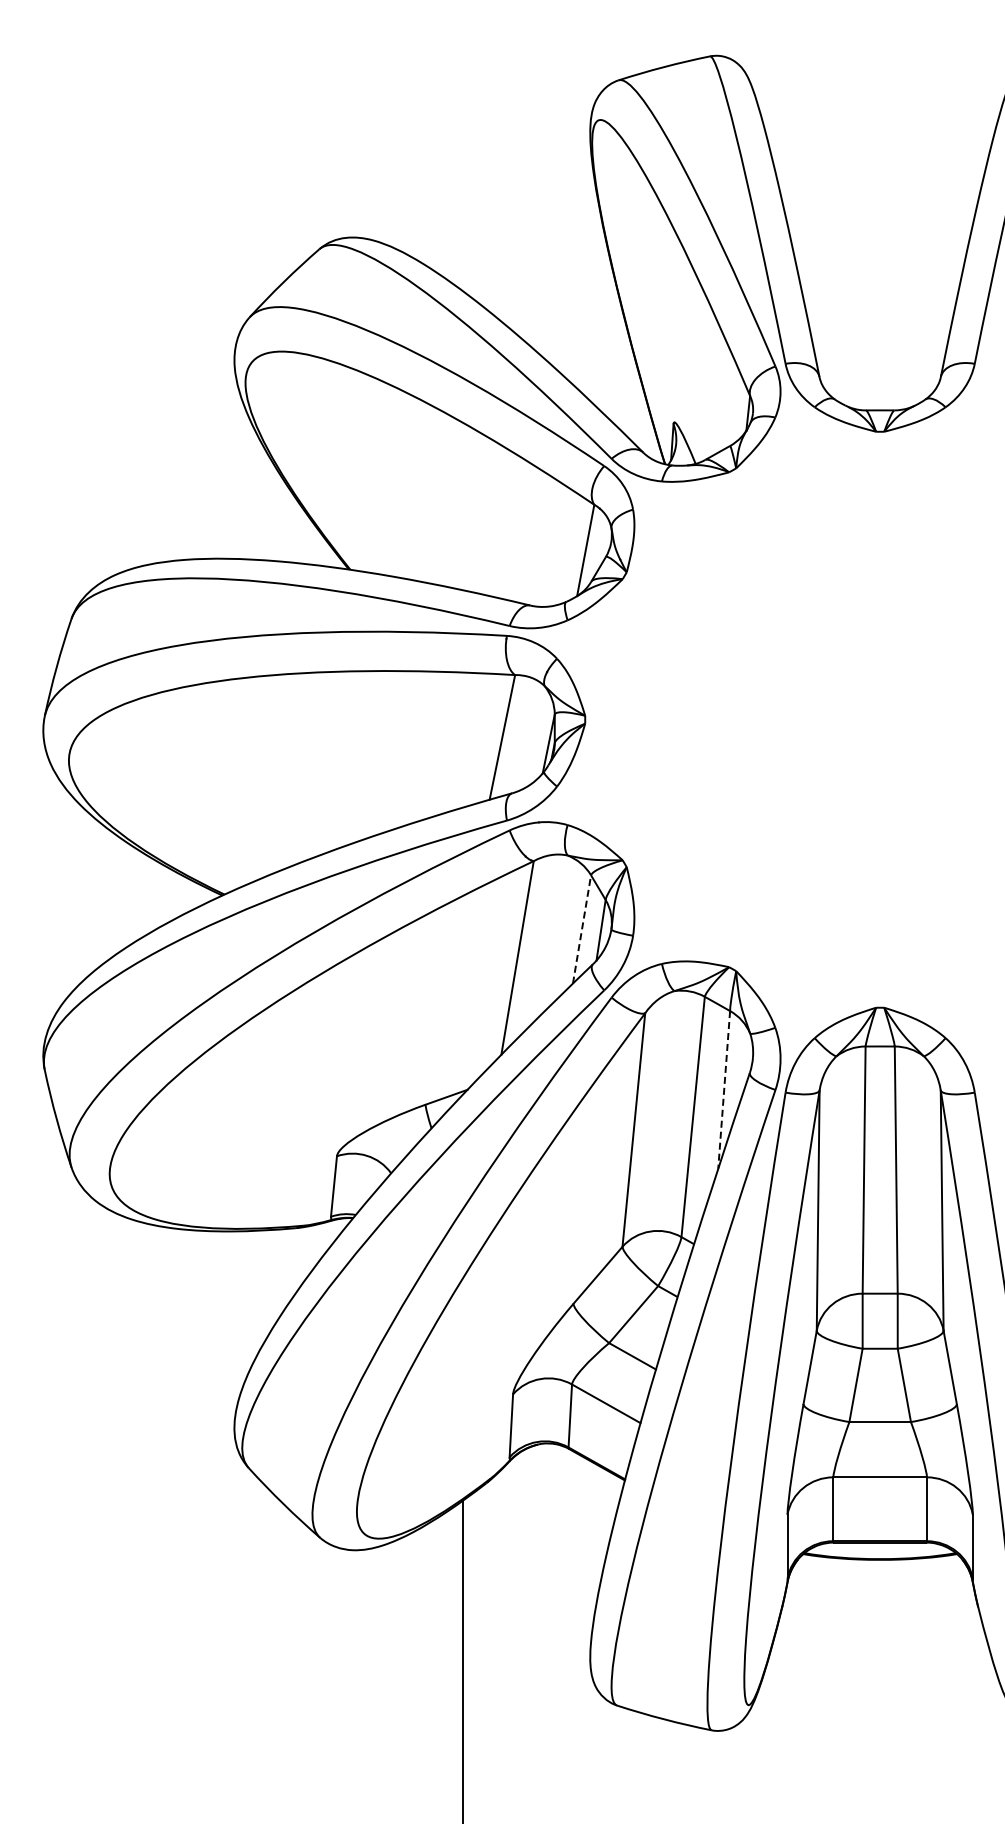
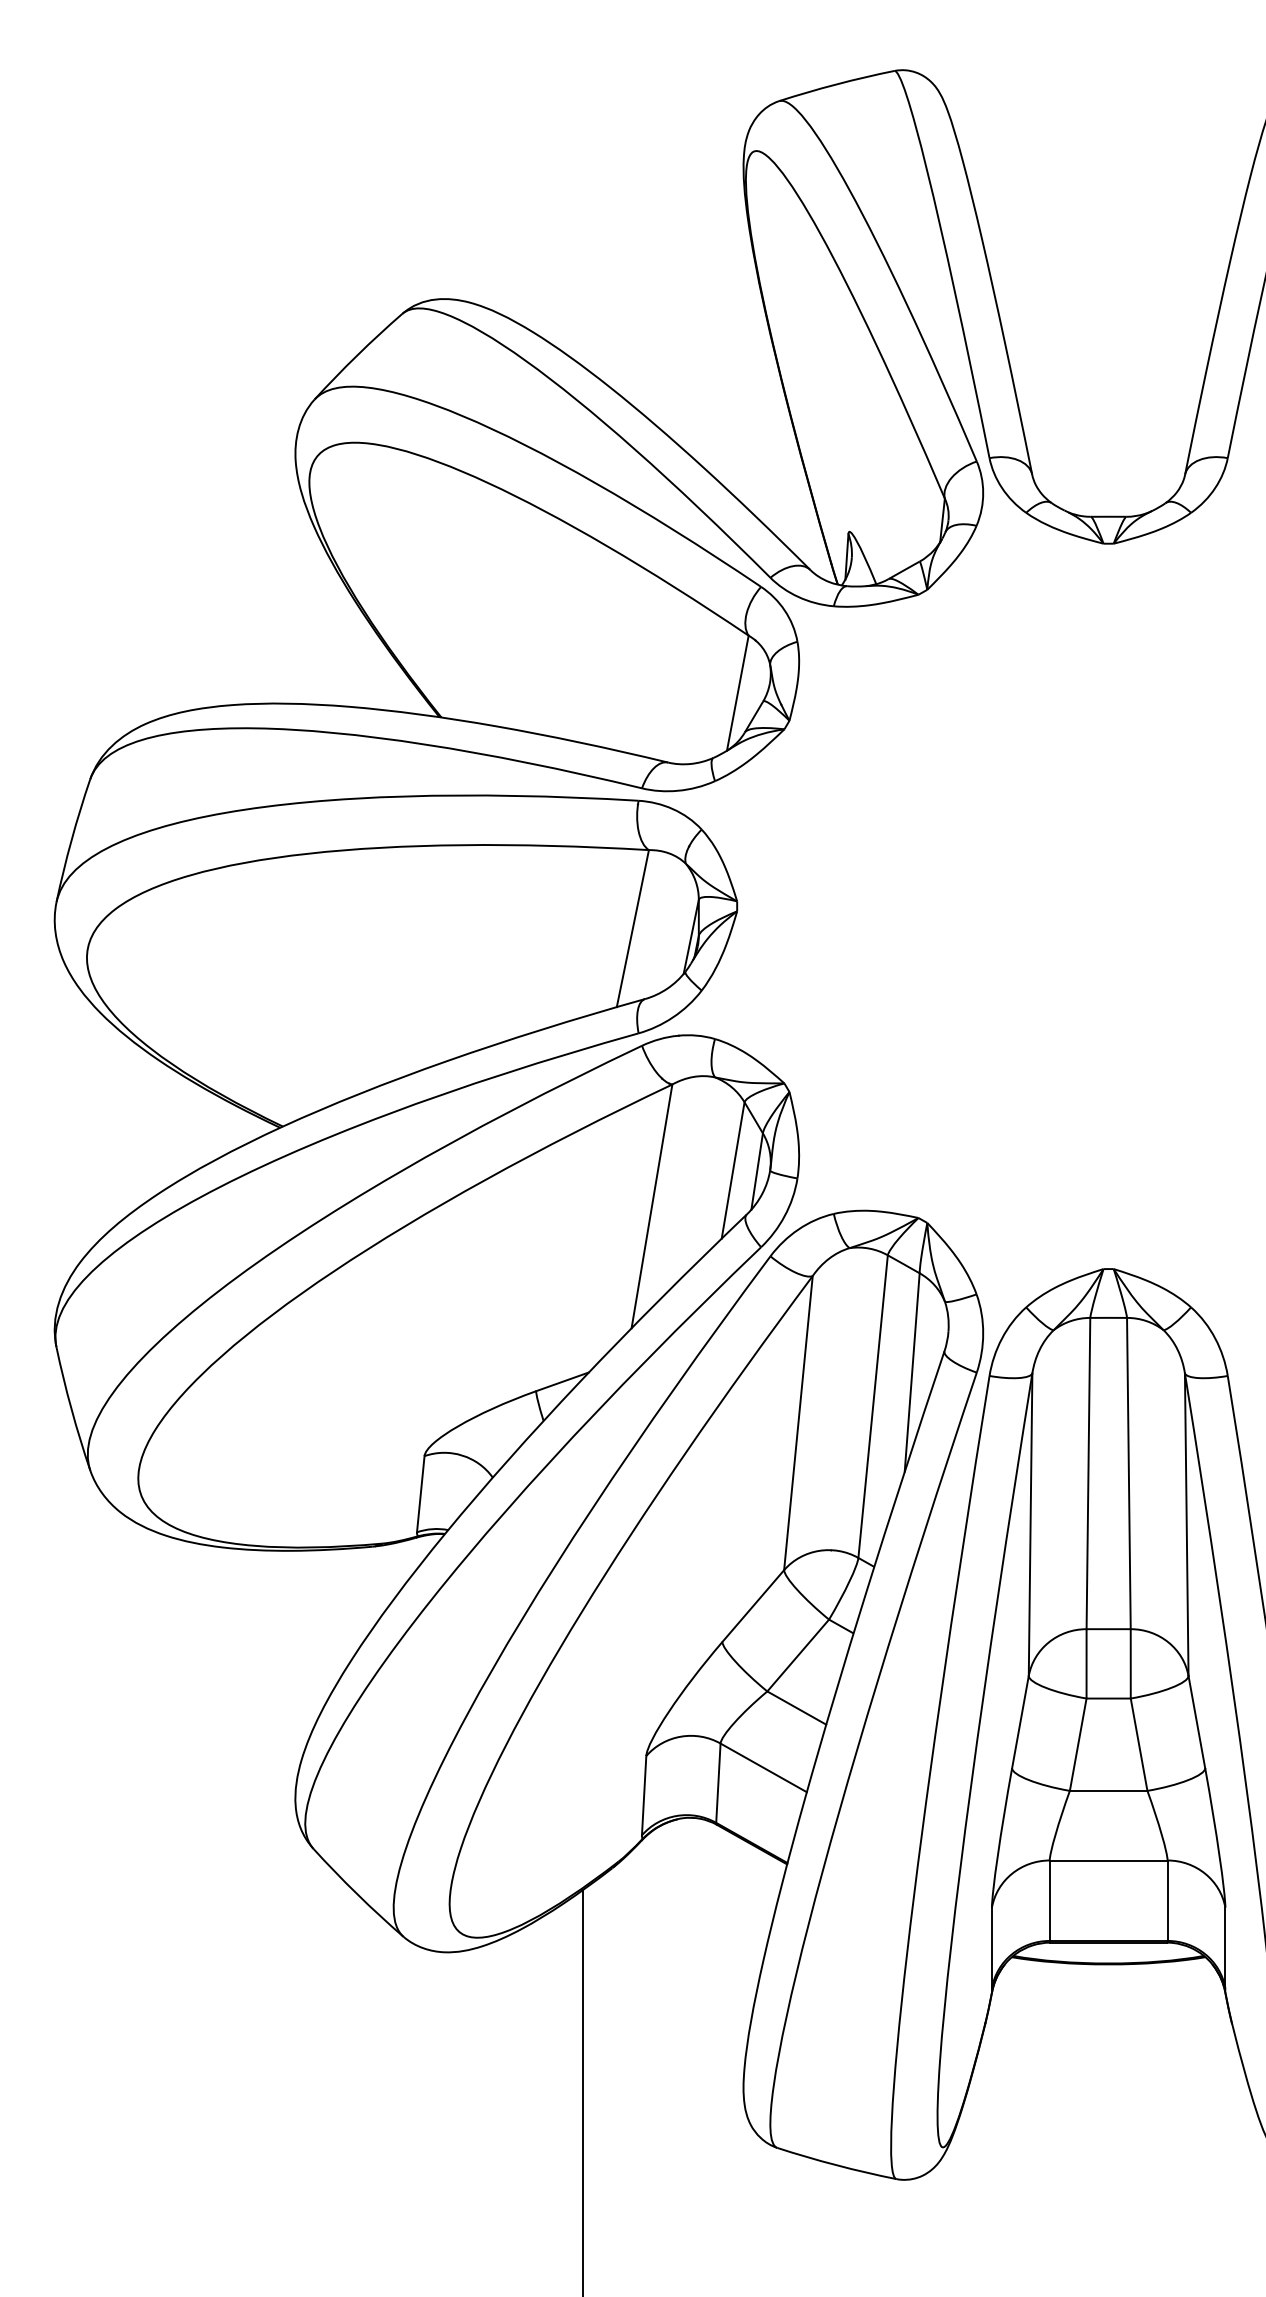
line: (582, 929) -> (733, 1170), dashed -> solid
line: (724, 1089) -> (912, 1372), dashed -> solid

